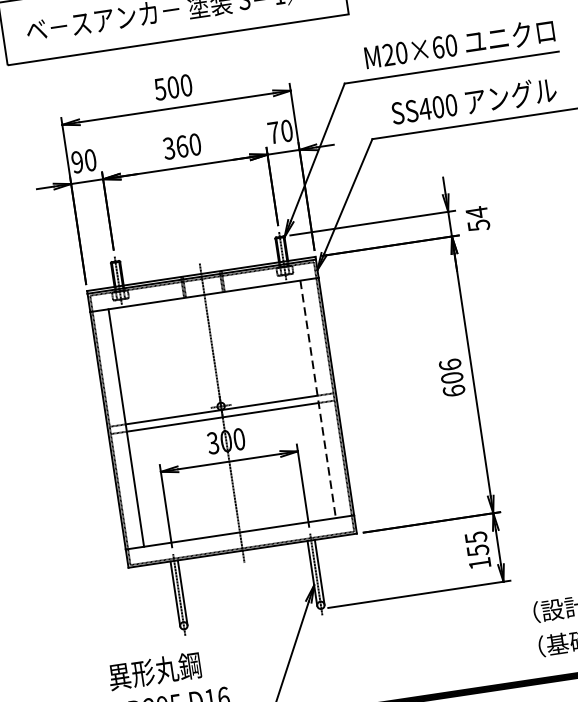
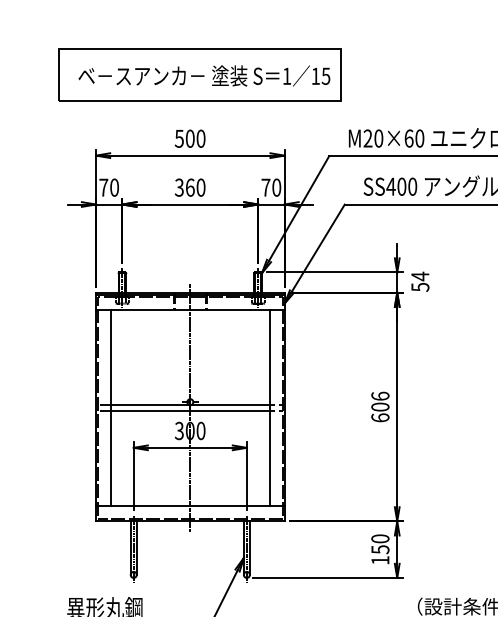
text: (77, 162) -> (103, 187), 90 -> 70
line: (318, 399) -> (269, 408), dashed -> solid
text: (476, 537) -> (380, 538), 155 -> 150

